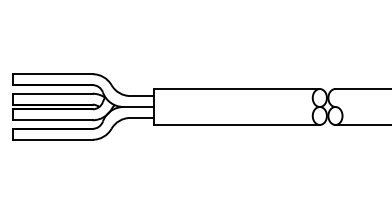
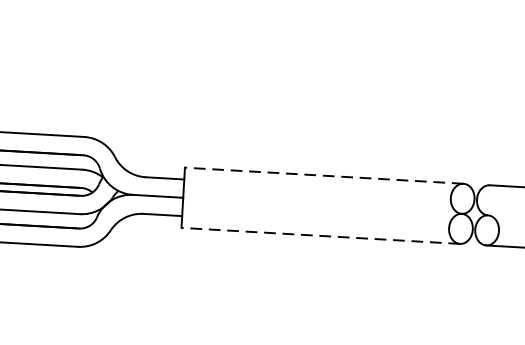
line: (236, 89) -> (323, 176), solid -> dashed
line: (236, 124) -> (320, 235), solid -> dashed

